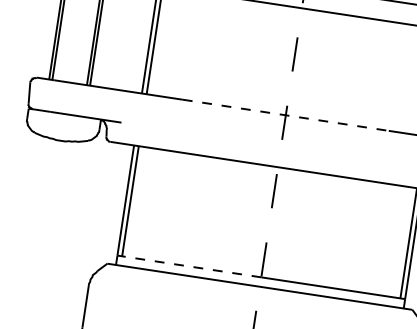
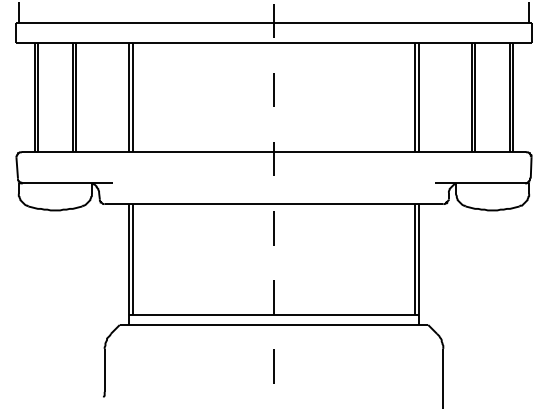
line: (286, 115) -> (274, 151), dashed -> solid
line: (189, 266) -> (201, 315), dashed -> solid

